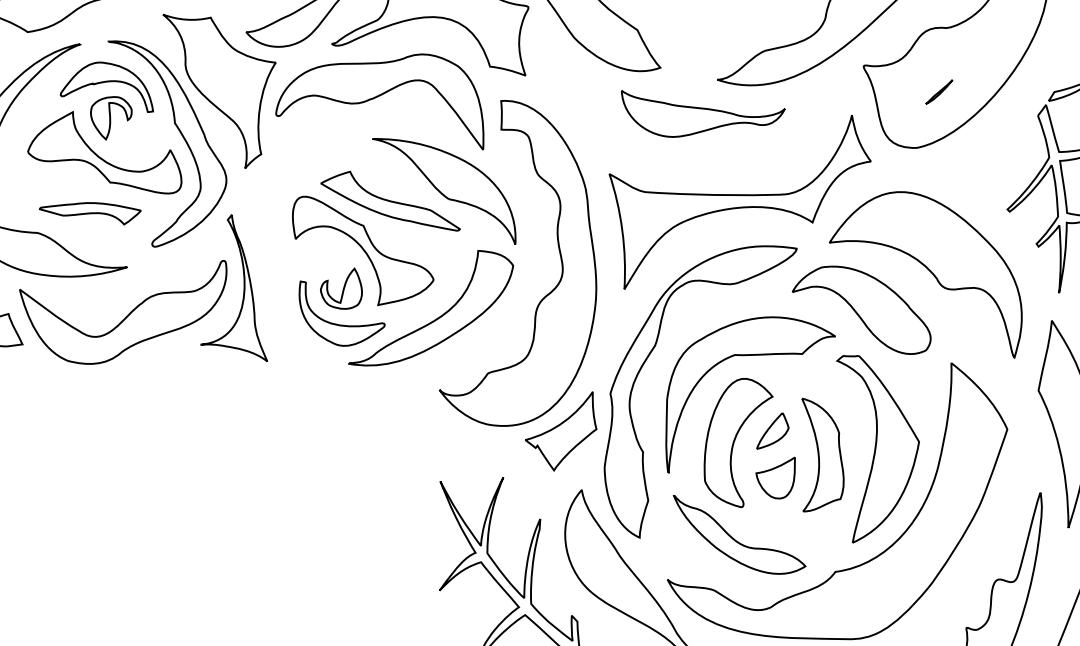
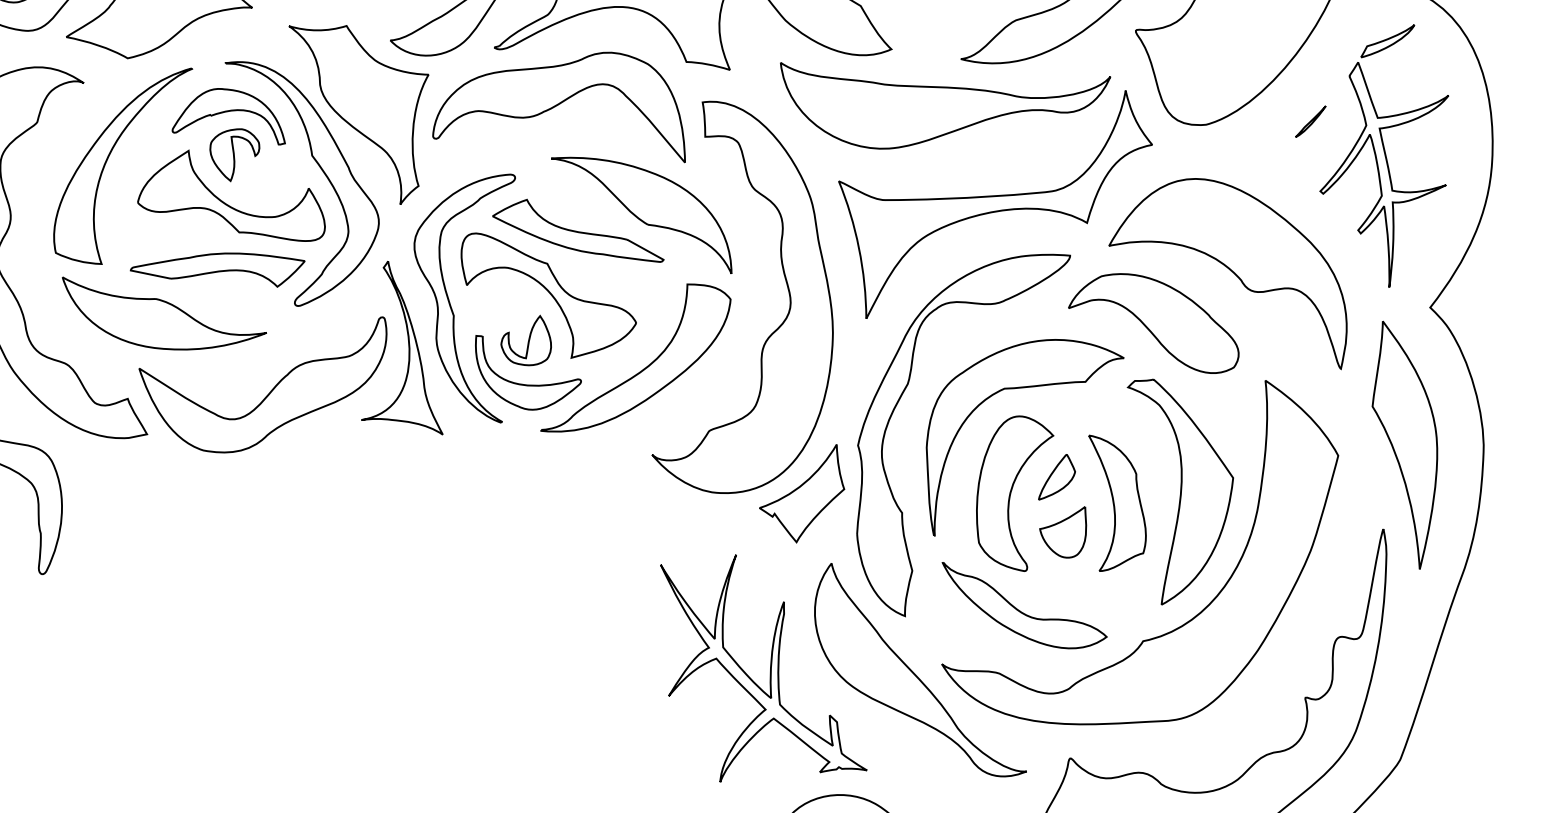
part: (939, 91) -> (1310, 121), moved
part: (702, 117) -> (945, 105), size x1.67
part: (90, 211) -> (217, 269), size x1.43
part: (281, 252) -> (450, 302), added

